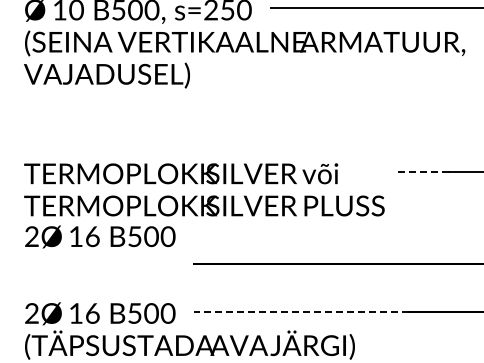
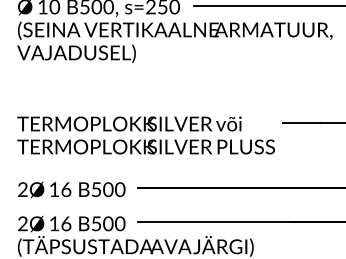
line: (422, 171) -> (301, 122), dashed -> solid
text: (100, 236) -> (71, 189), moved
line: (300, 311) -> (214, 222), dashed -> solid

